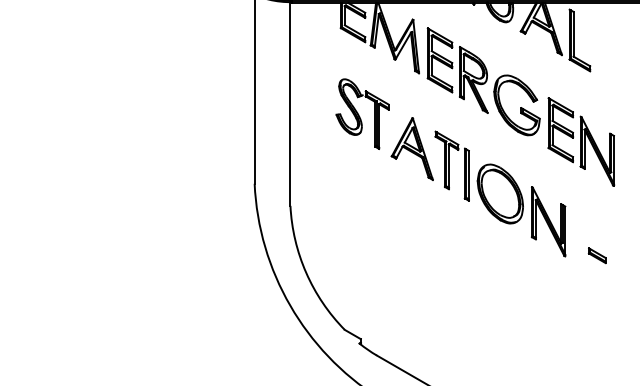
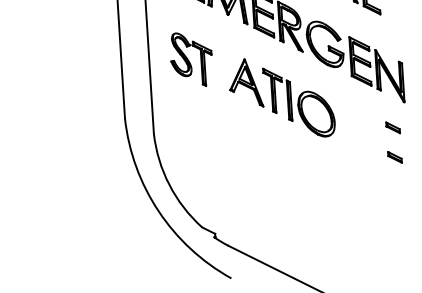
part: (362, 113) -> (191, 59), moved
part: (596, 217) -> (392, 127), added
part: (548, 221) -> (355, 133), removed

